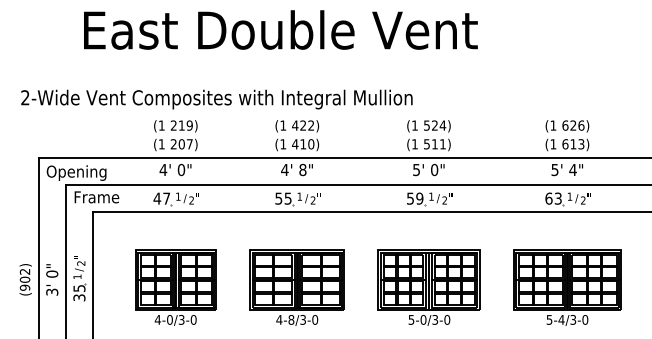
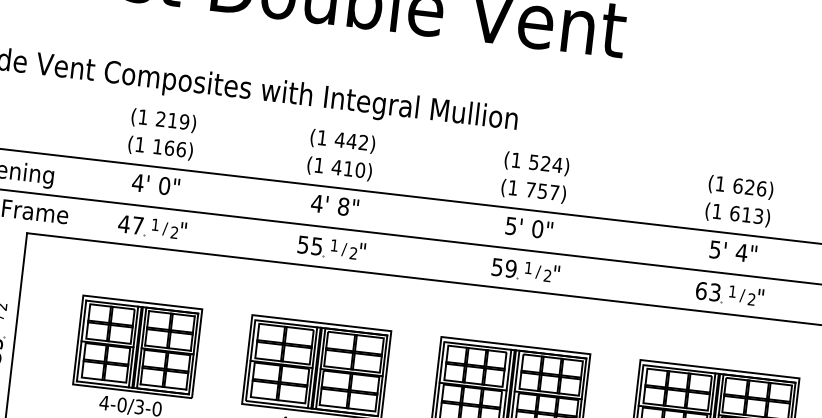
text: (303, 125) -> (352, 141), 422) -> 442)
text: (181, 144) -> (169, 148), 207) -> 166)
text: (434, 144) -> (541, 191), 511) -> 757)

